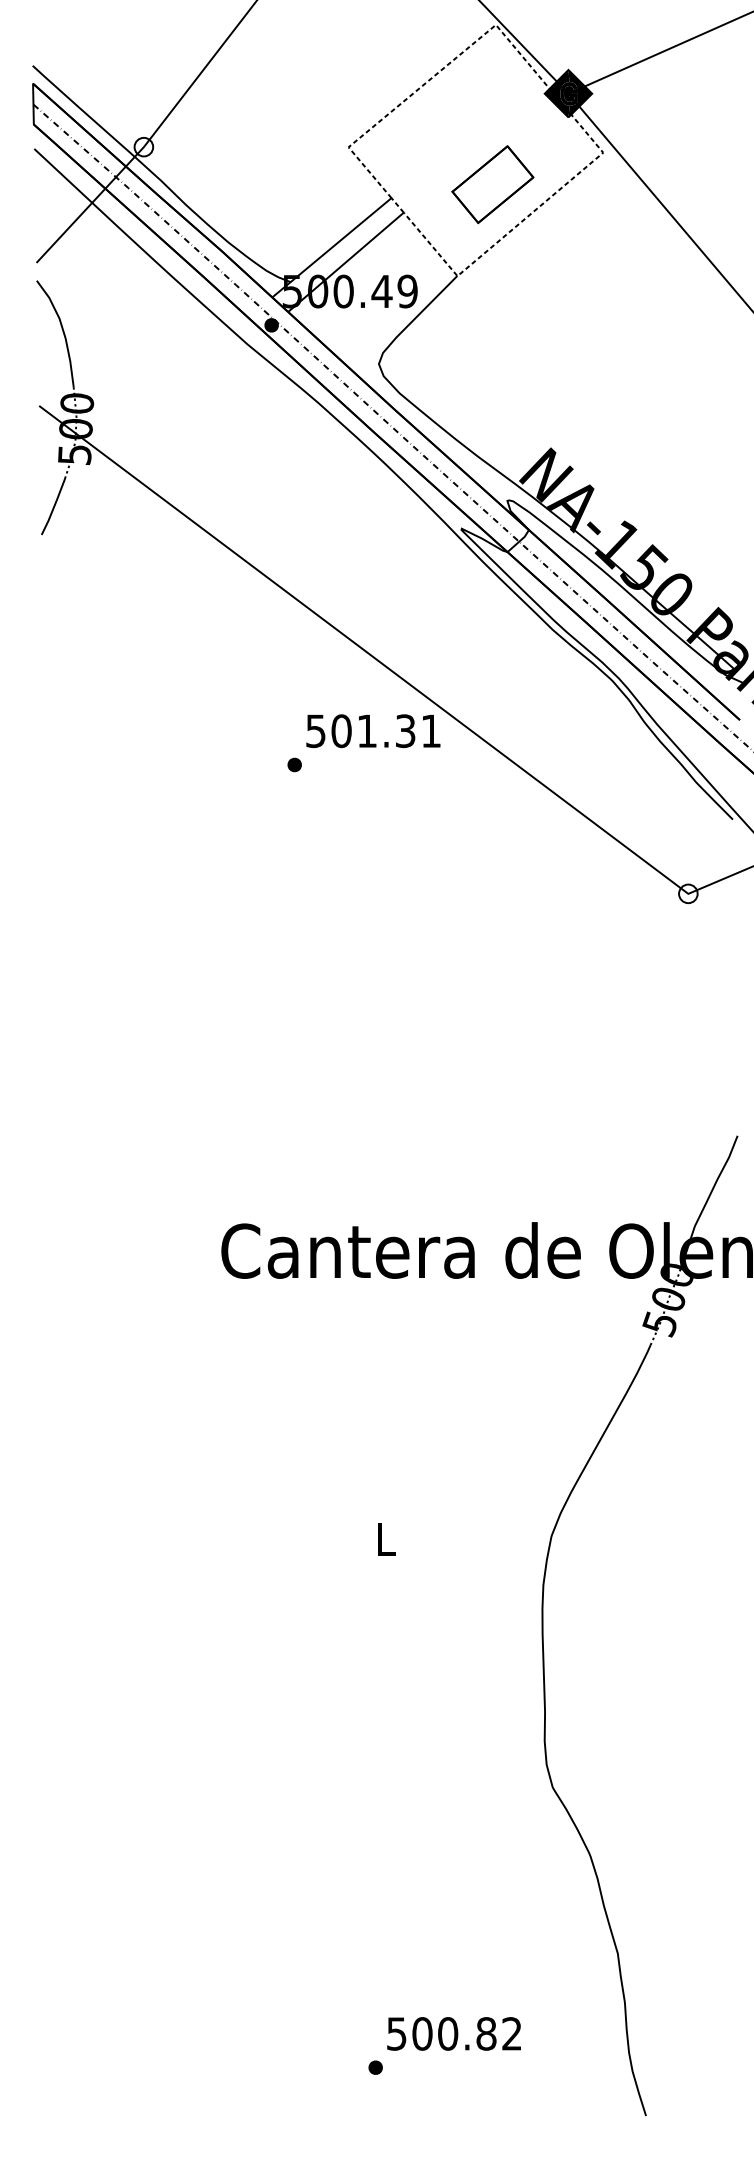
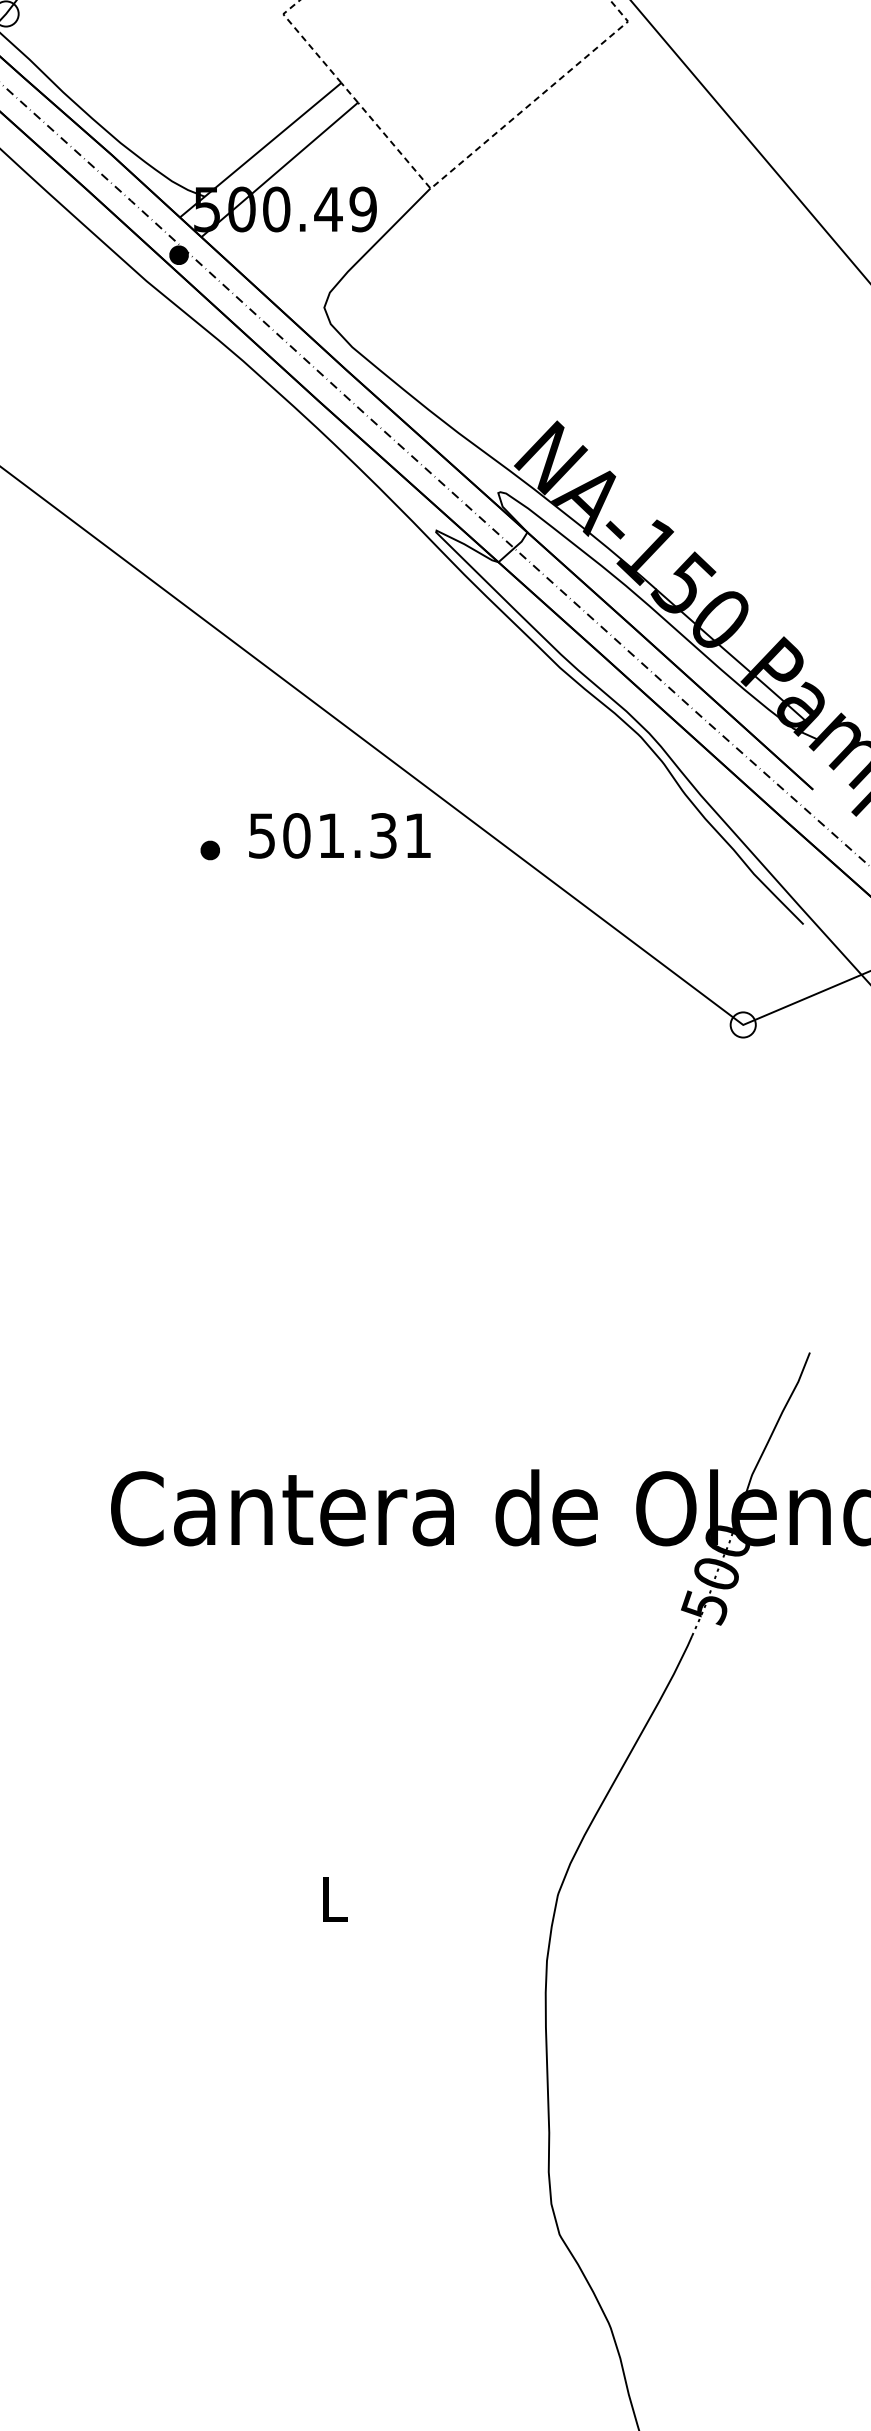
part: (492, 184) -> (478, 64), removed
text: (373, 731) -> (339, 836), moved

